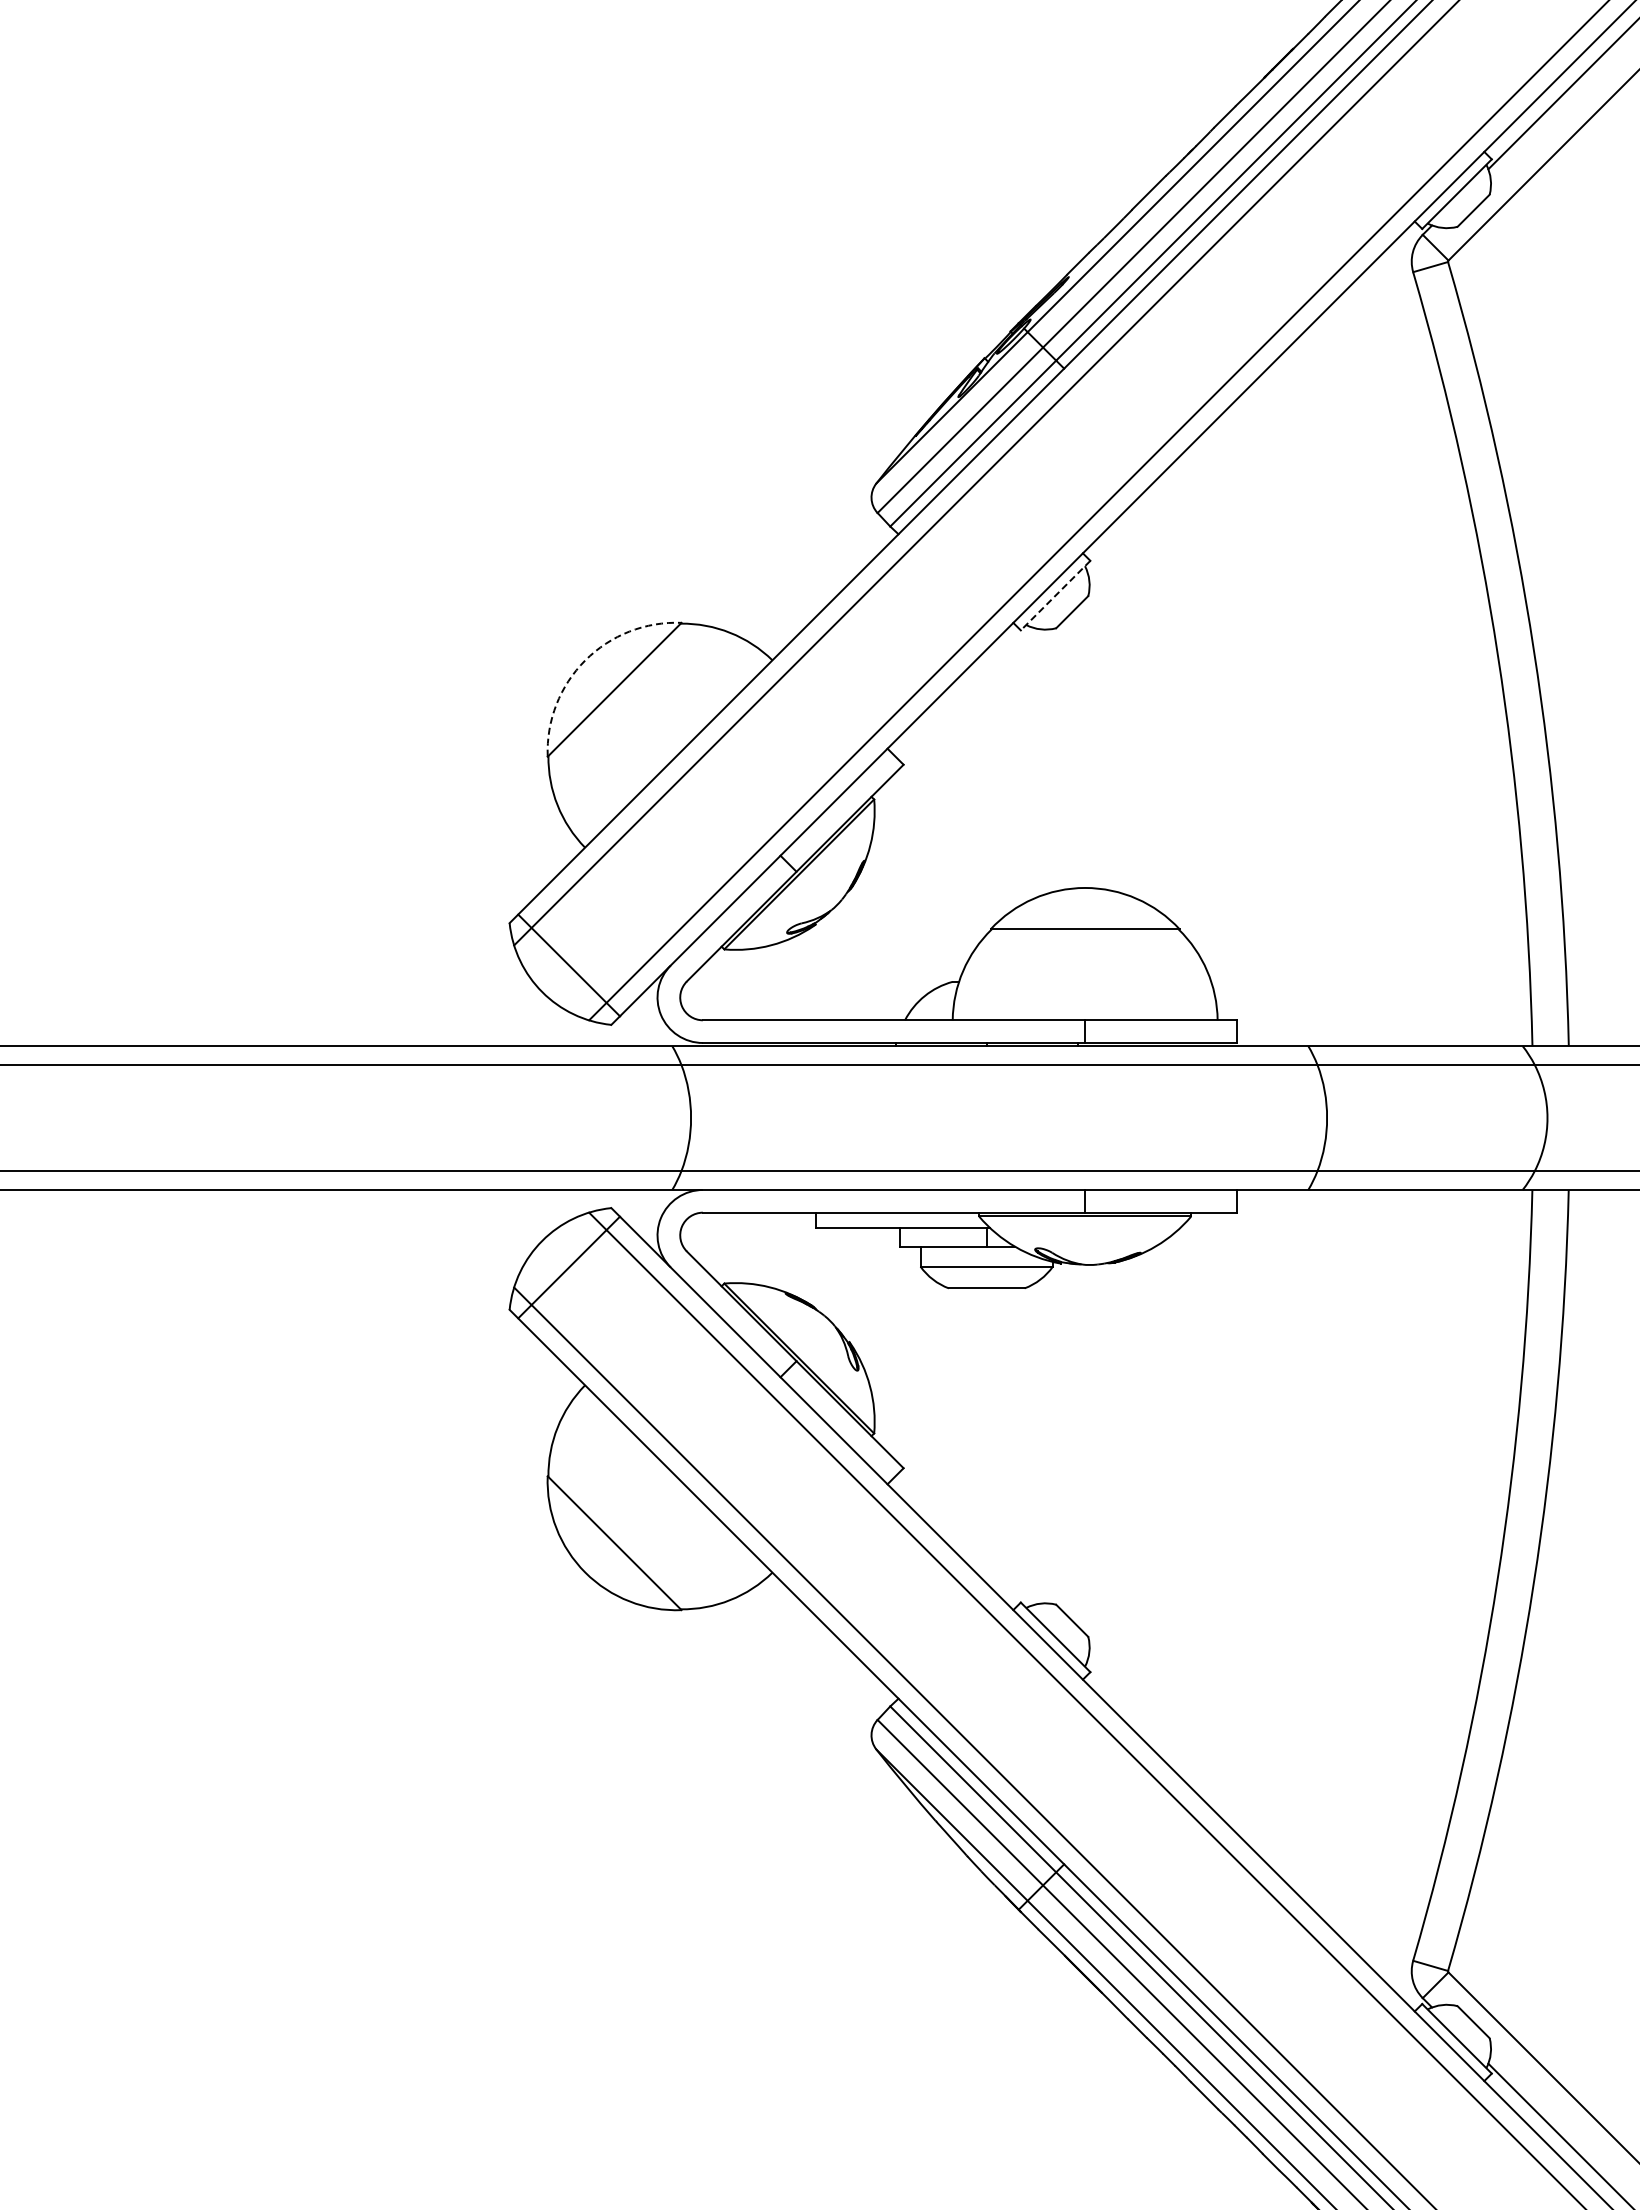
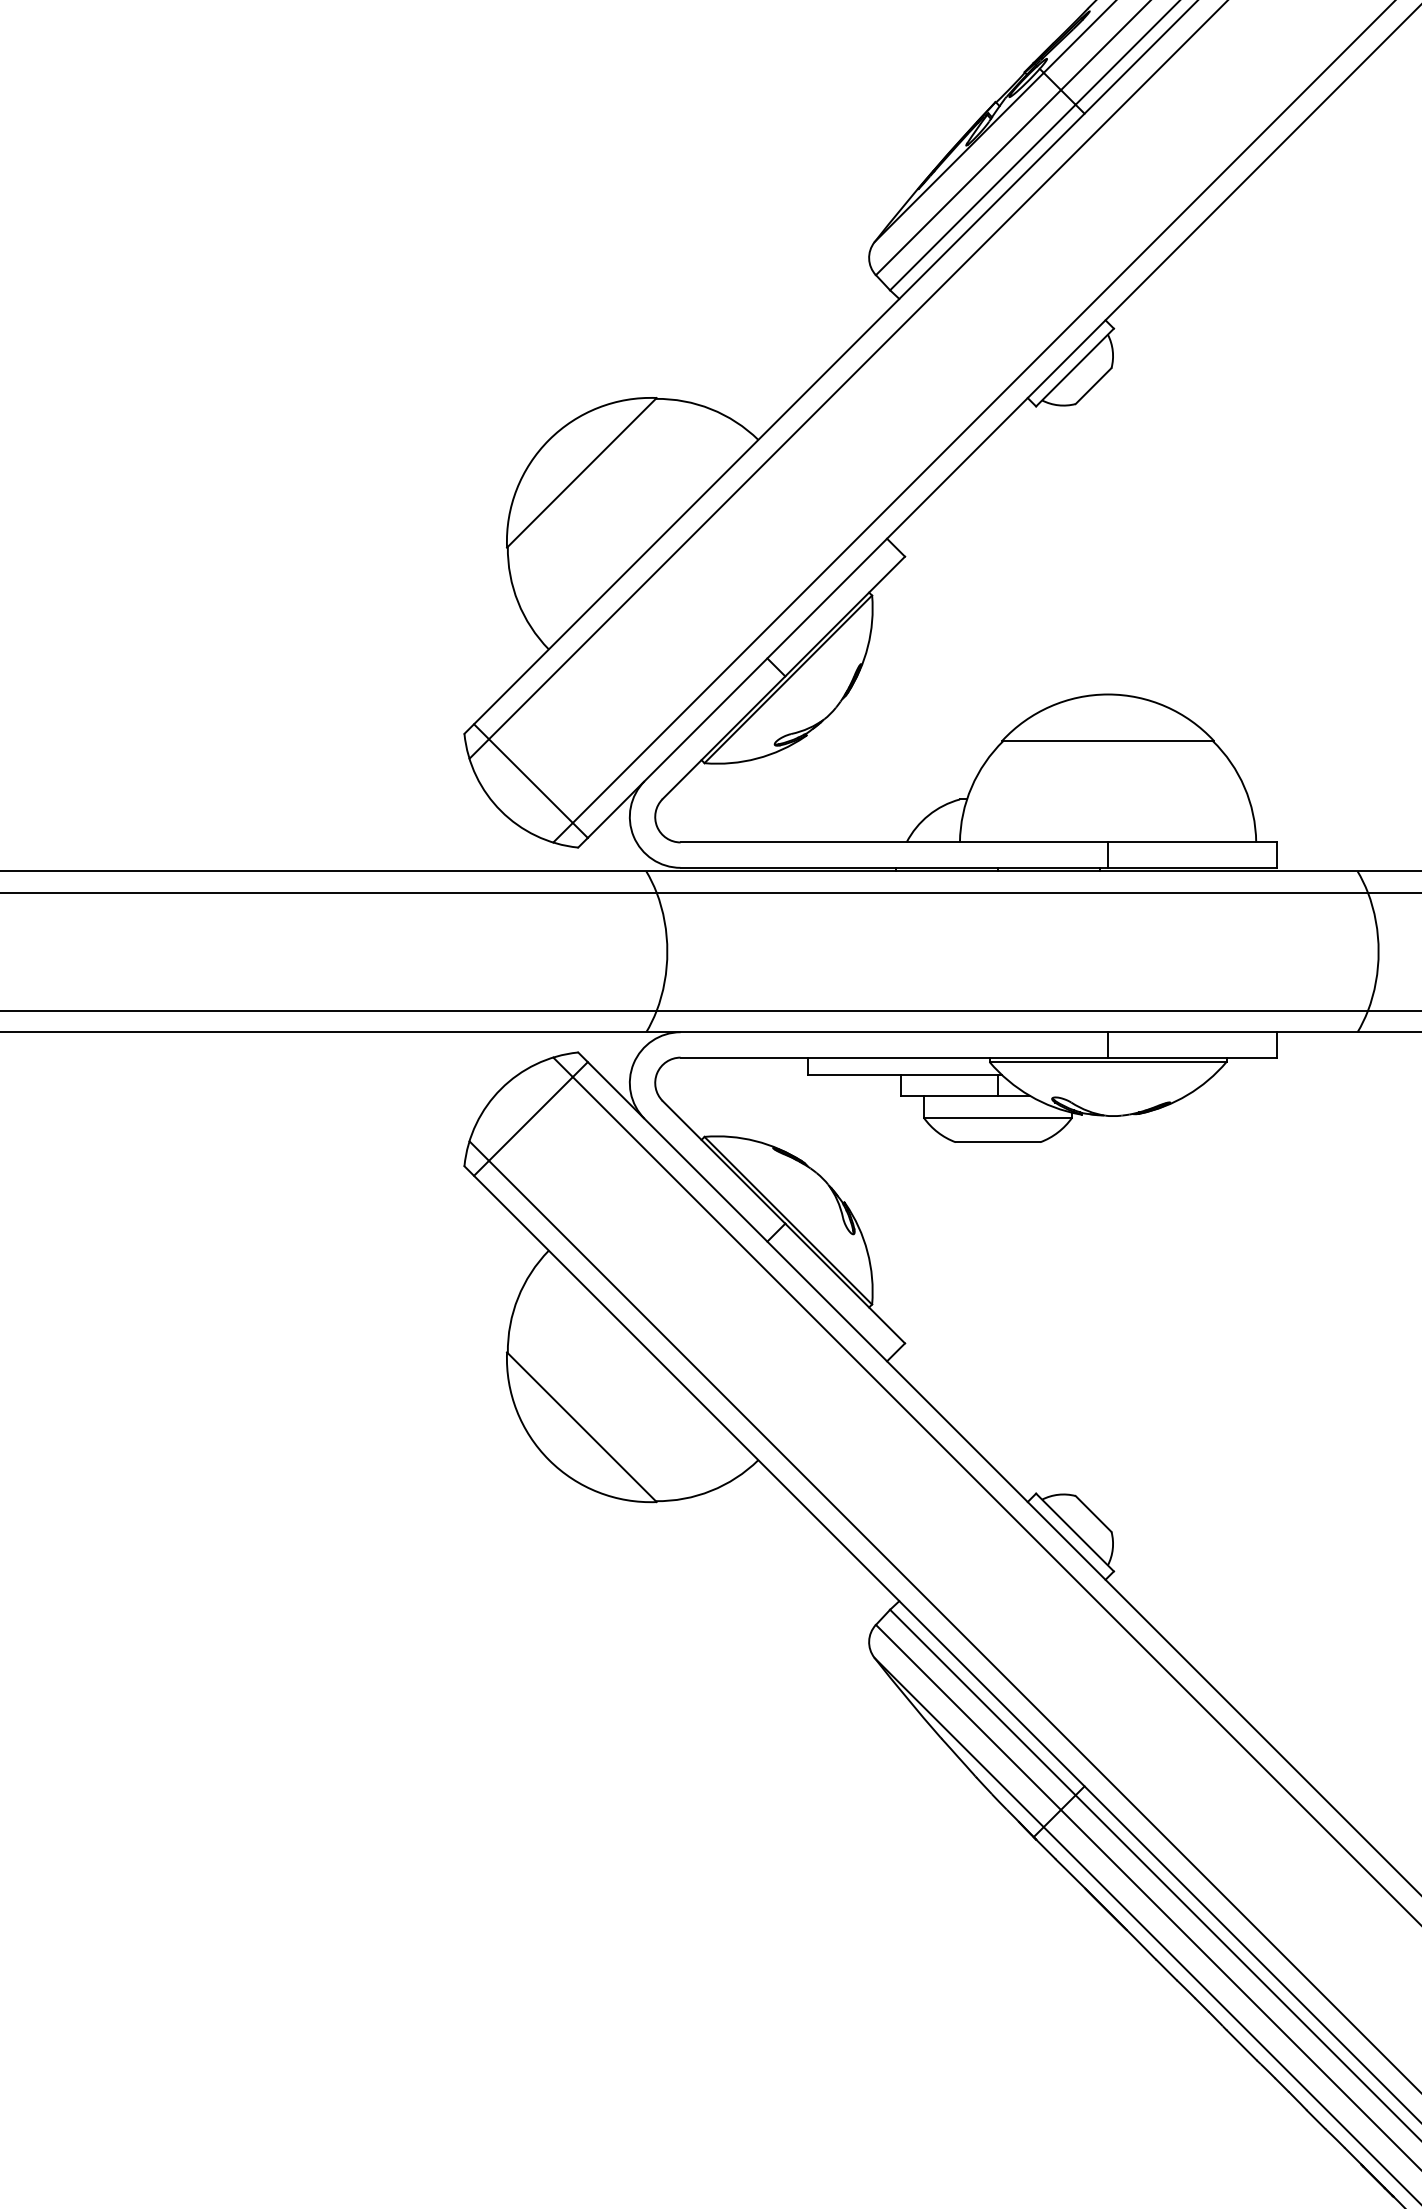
line: (1055, 595) -> (1074, 367), dashed -> solid
arc: (585, 660) -> (549, 440), dashed -> solid

